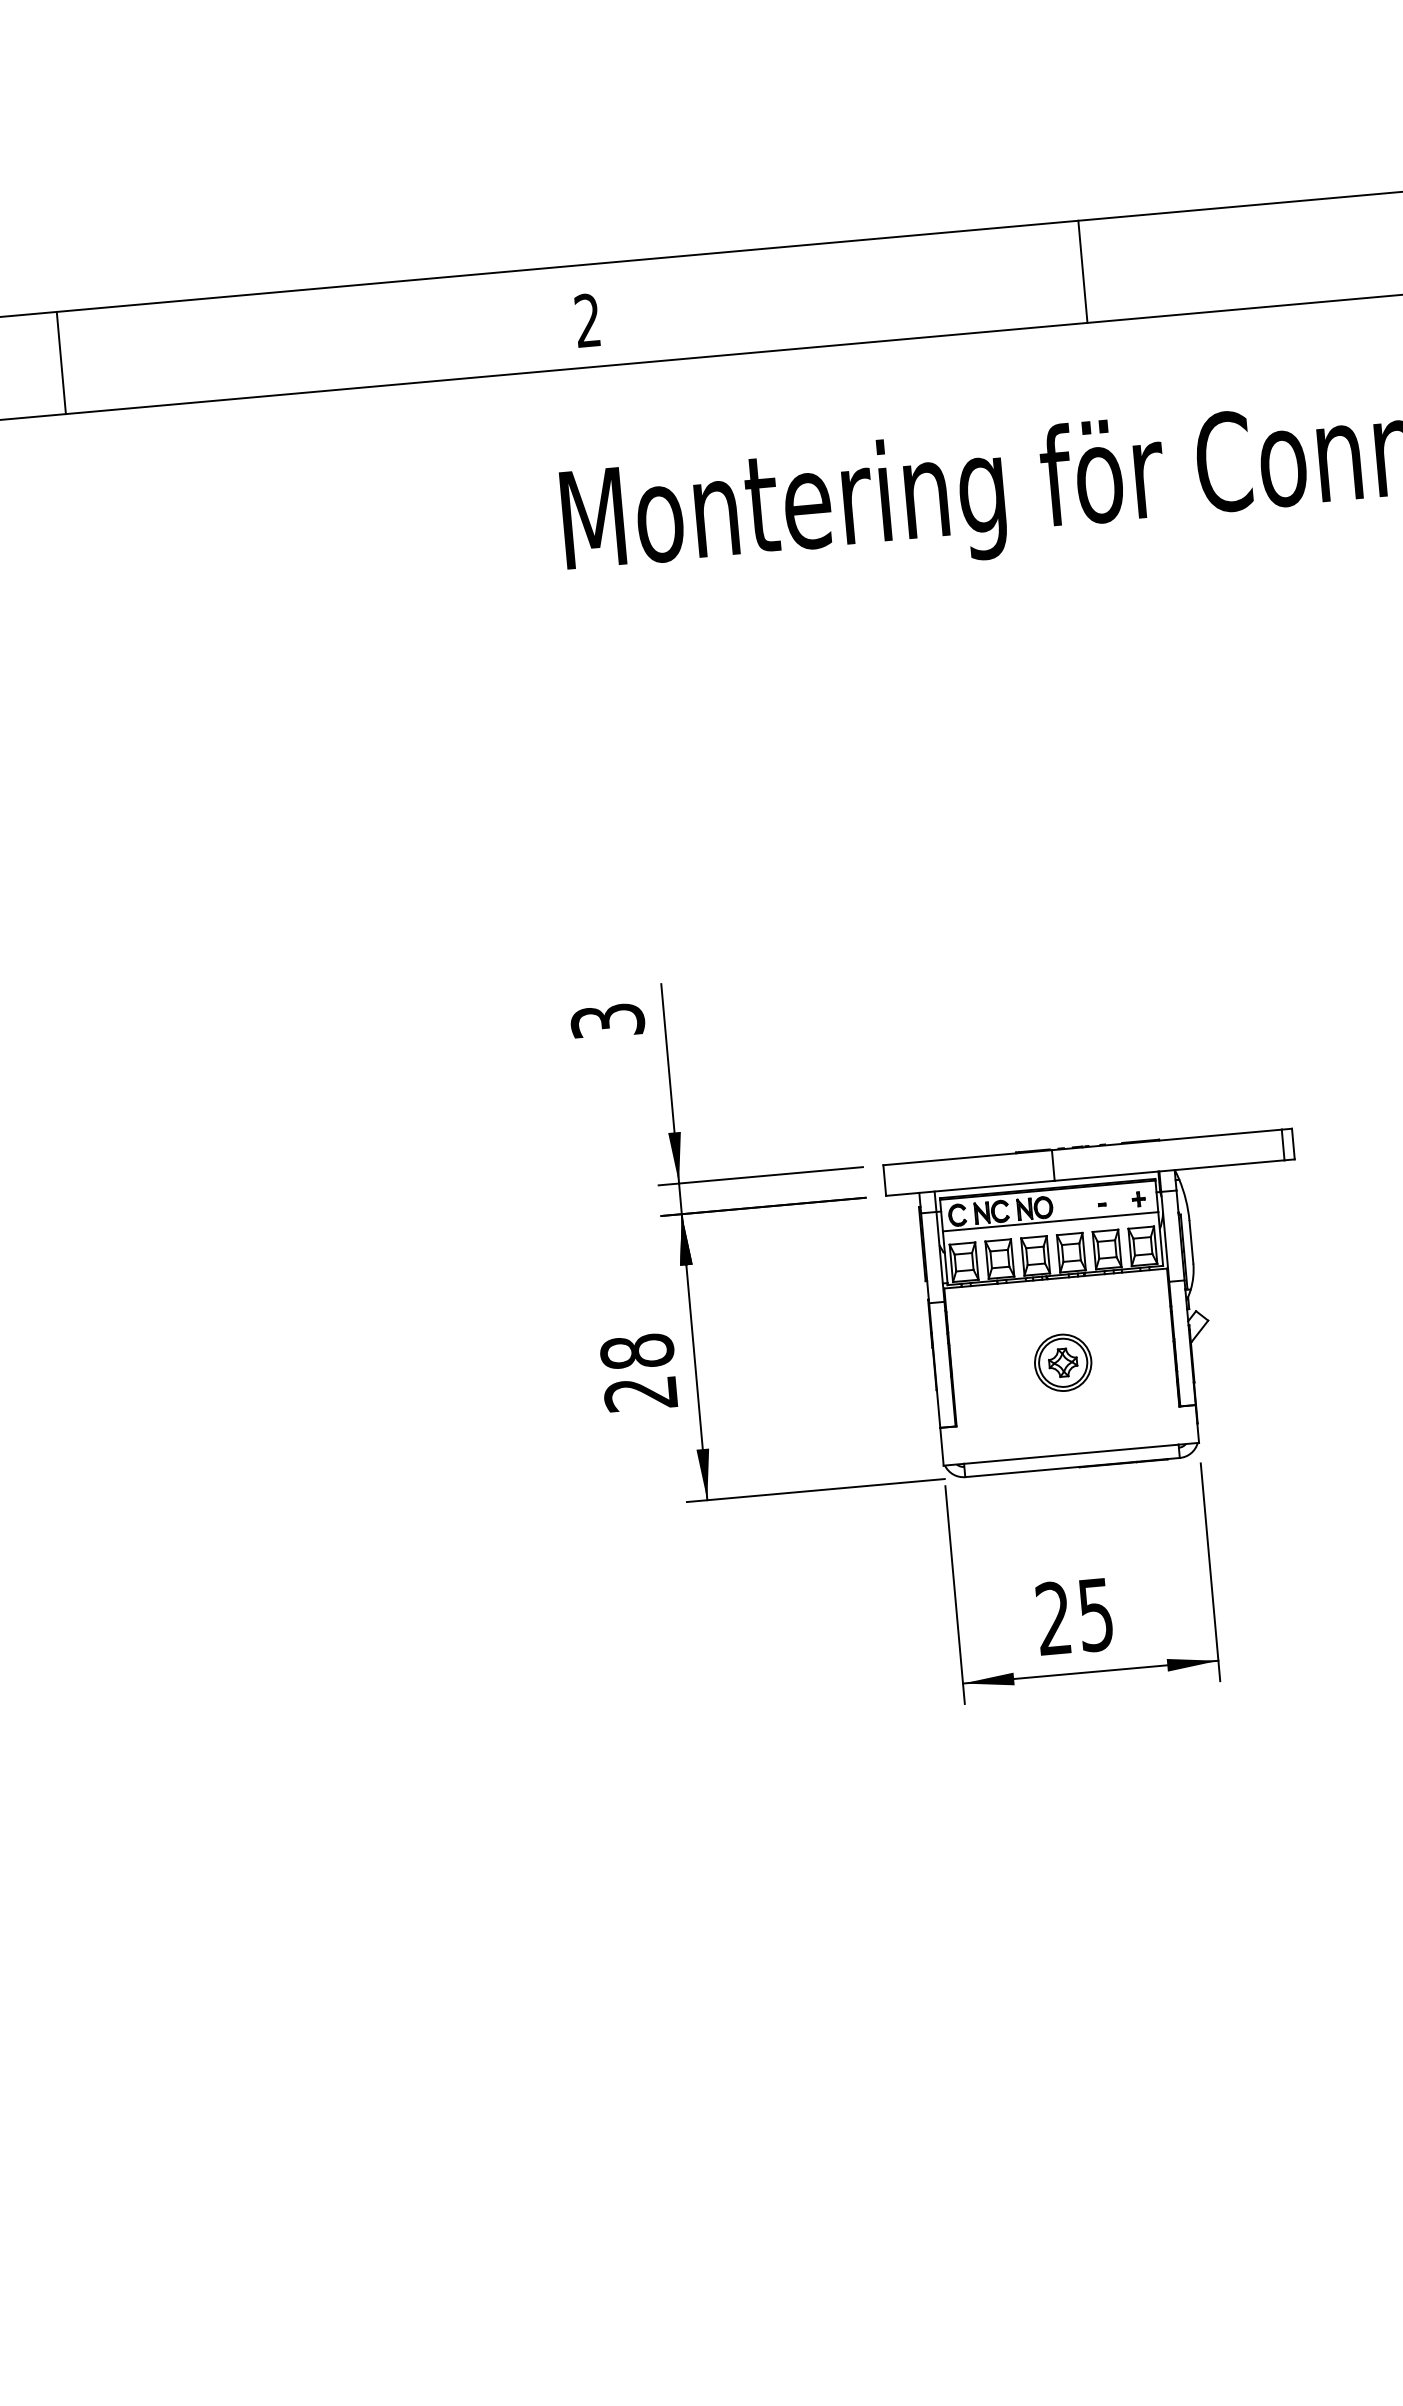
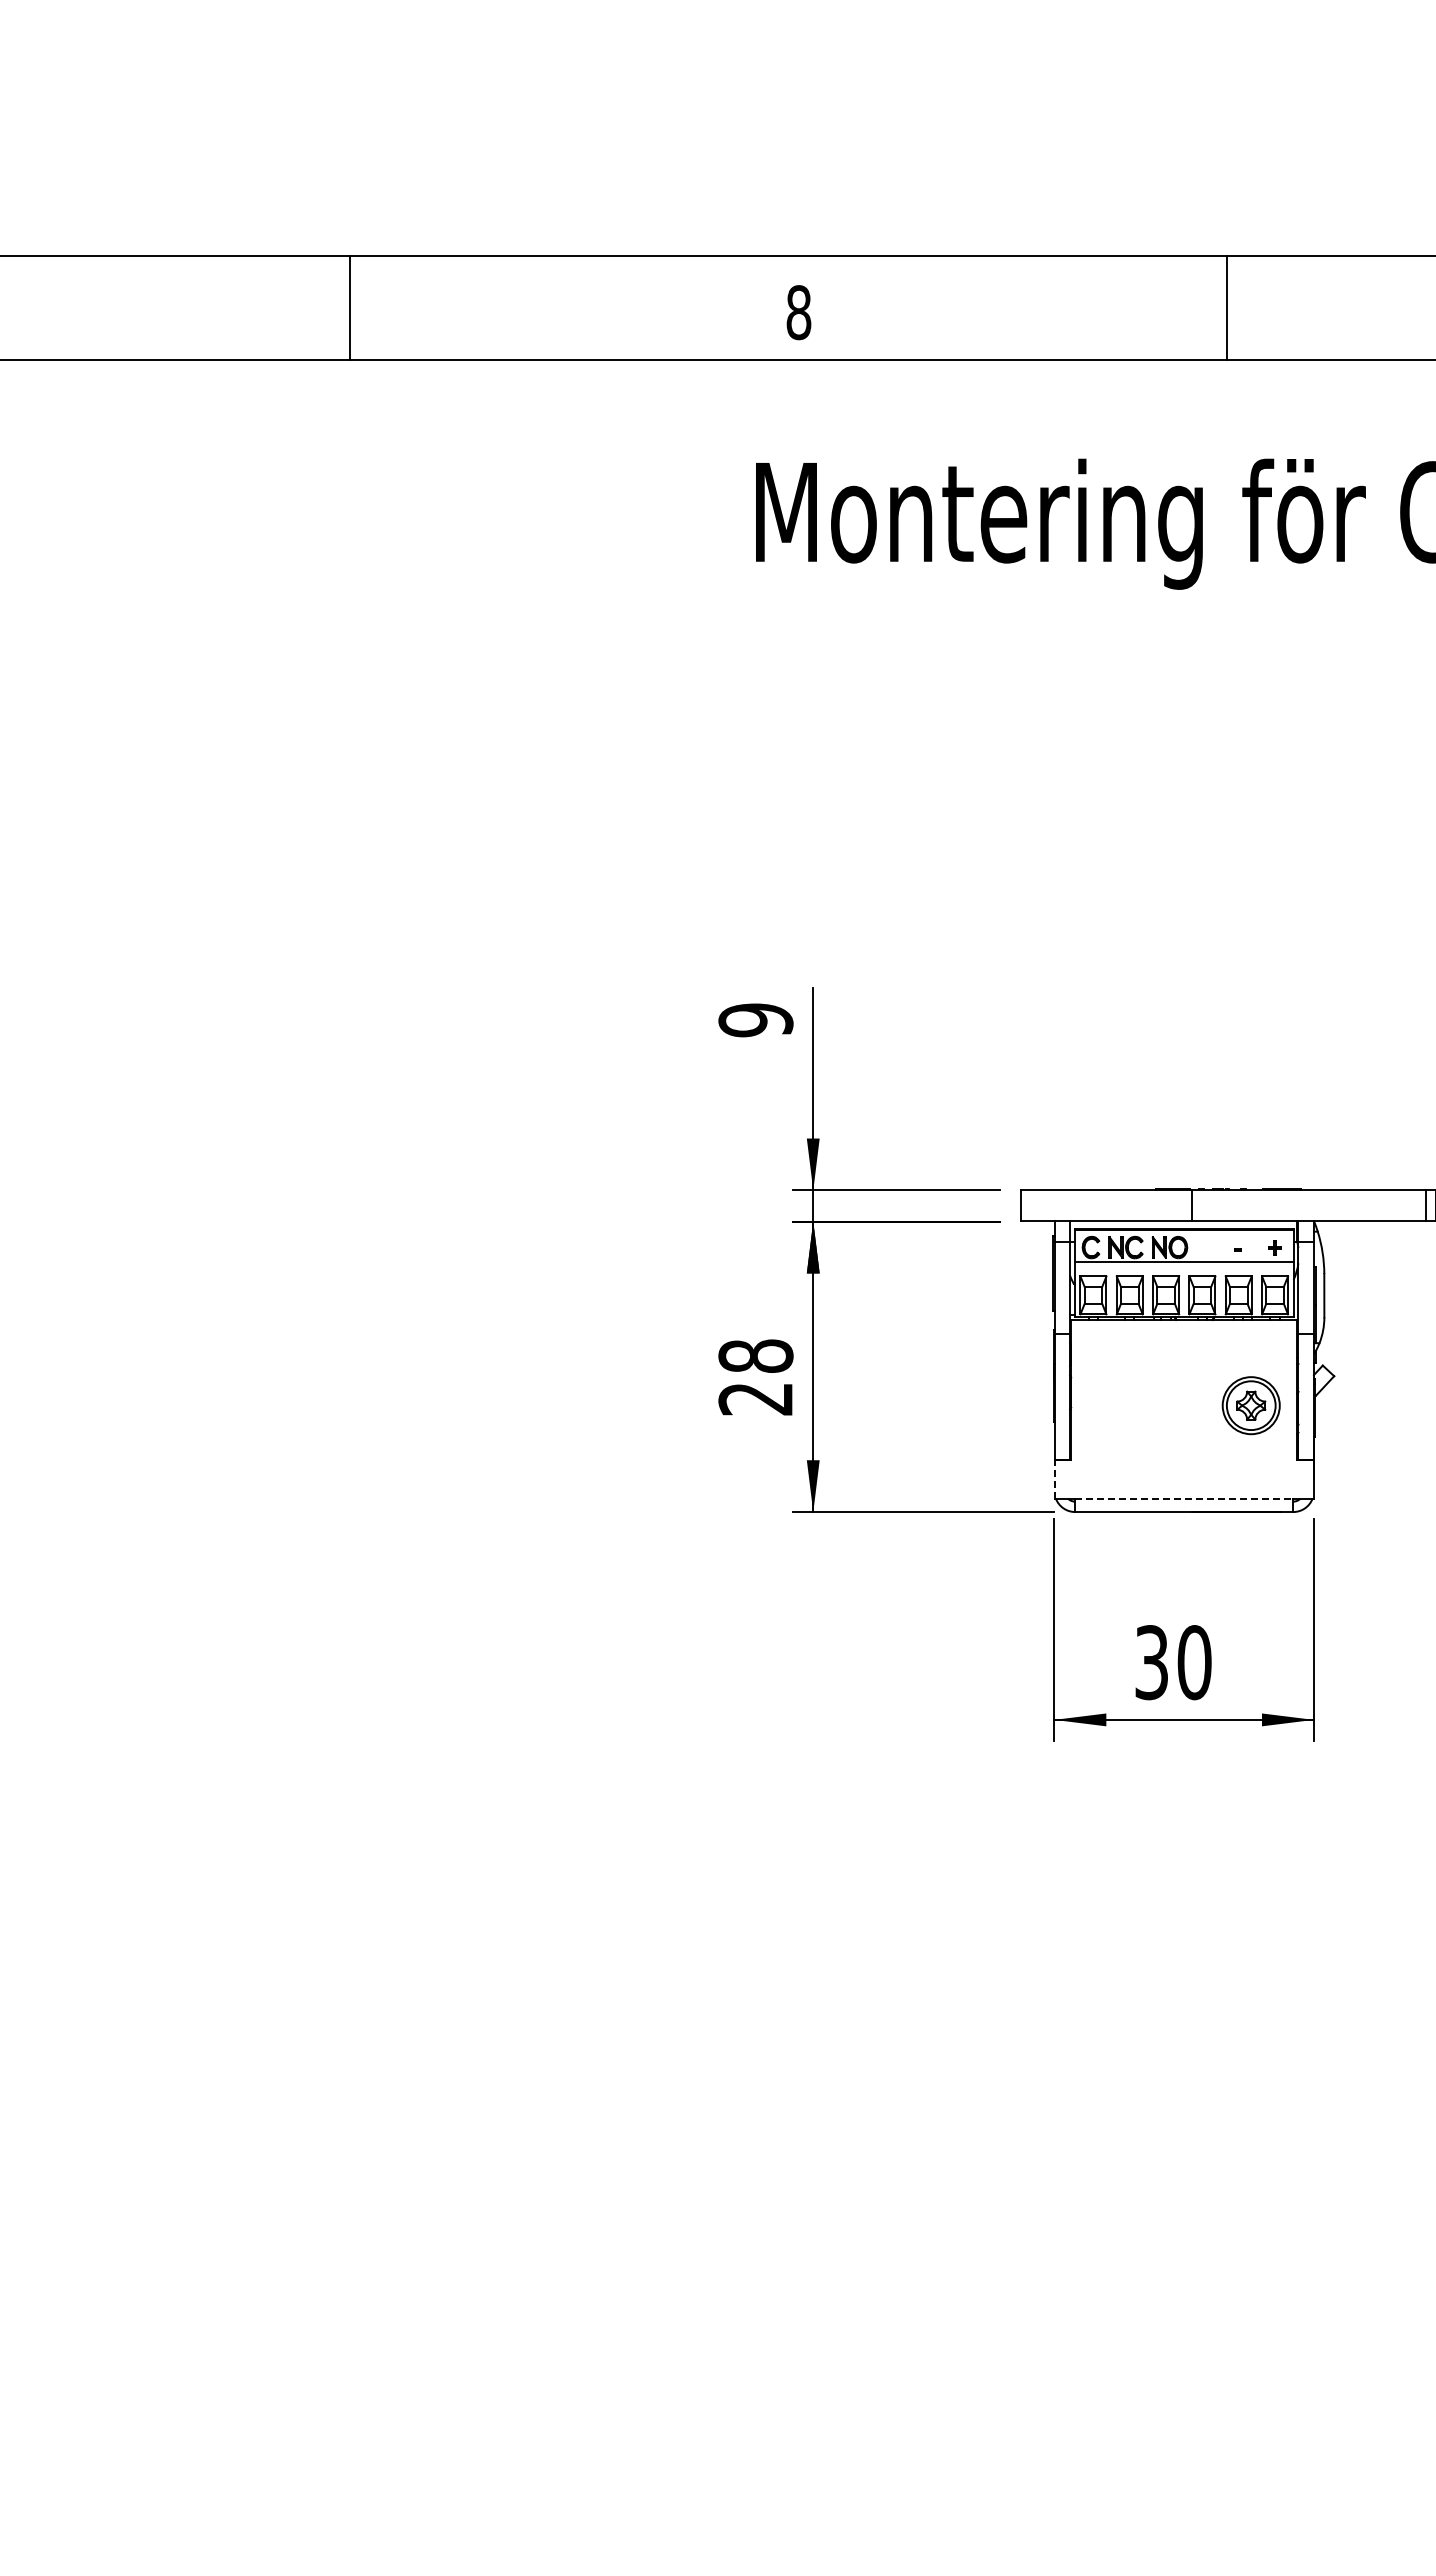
line: (1083, 271) -> (1227, 307), moved
text: (587, 320) -> (798, 312), 2 -> 8
line: (61, 362) -> (349, 307), moved
text: (607, 1021) -> (755, 1020), 3 -> 9
part: (1062, 1362) -> (1250, 1405), moved
line: (941, 1445) -> (1054, 1478), solid -> dashed
line: (1071, 1454) -> (1184, 1498), solid -> dashed
text: (1075, 1616) -> (1173, 1662), 25 -> 30

